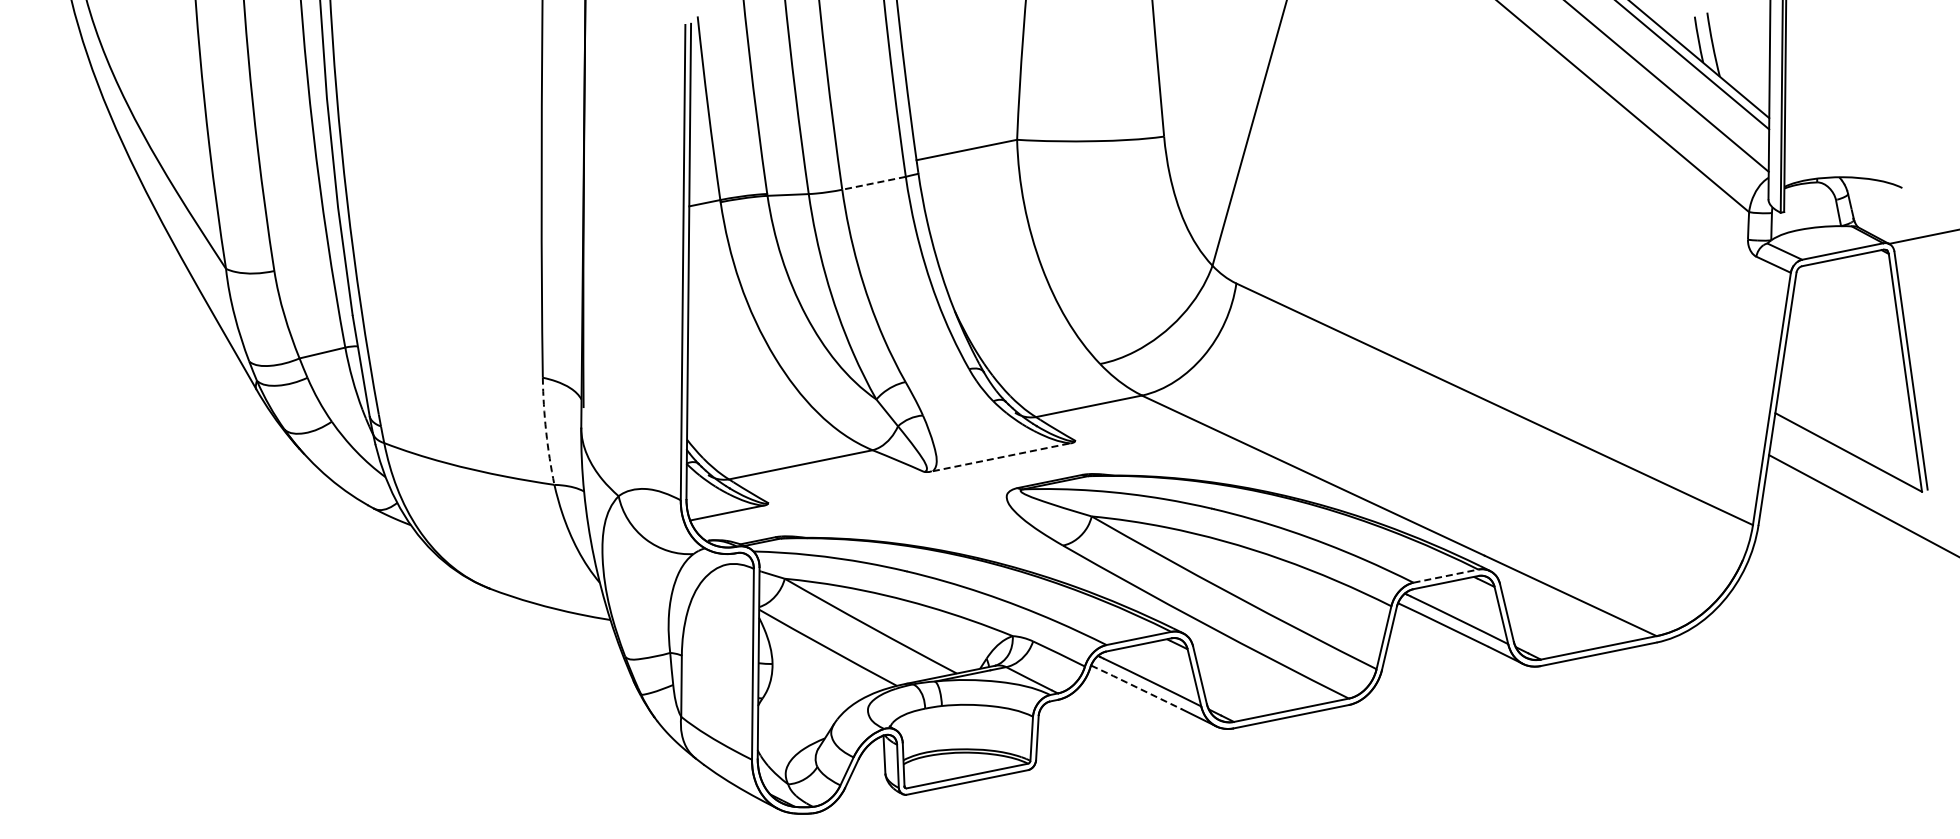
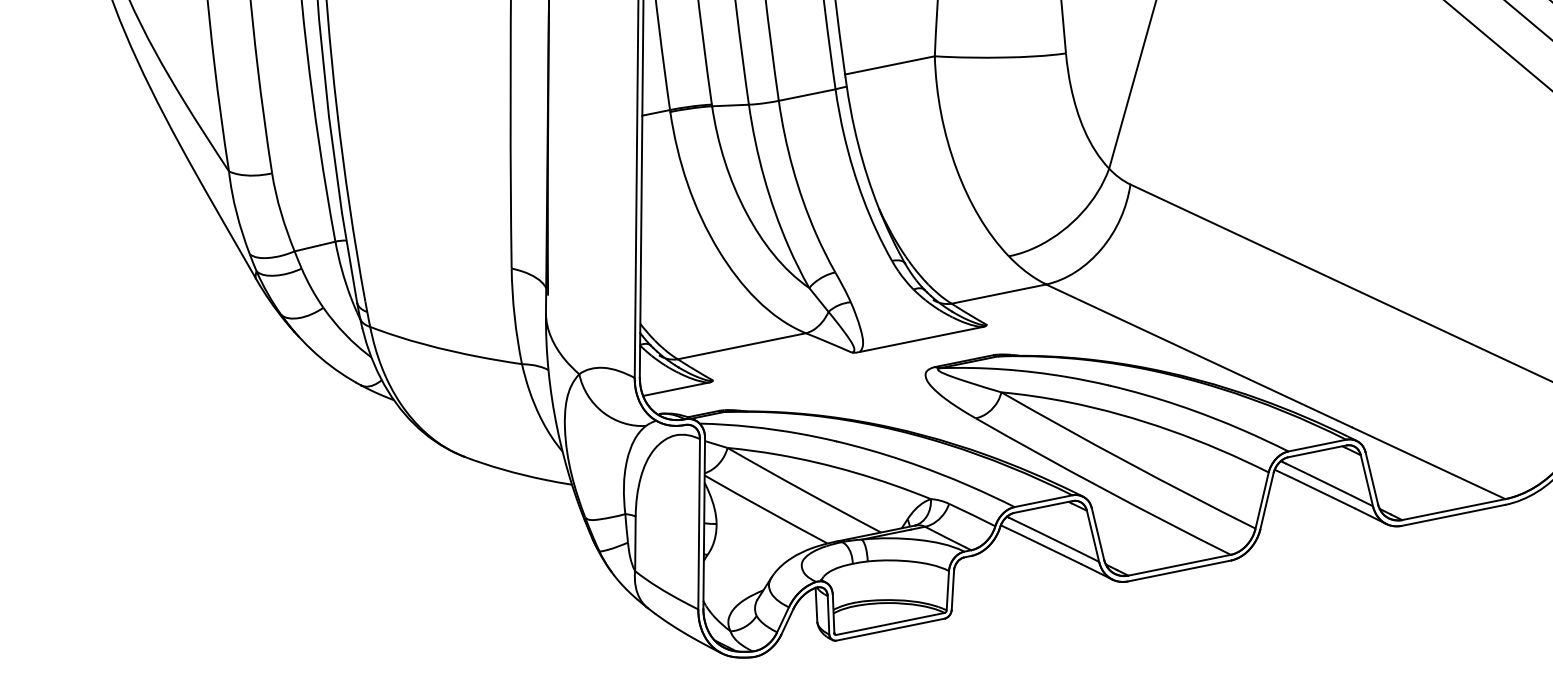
line: (873, 183) -> (806, 95), dashed -> solid
arc: (546, 431) -> (514, 316), dashed -> solid
line: (1002, 457) -> (921, 339), dashed -> solid
line: (1446, 576) -> (1317, 445), dashed -> solid
line: (1136, 687) -> (1041, 544), dashed -> solid

